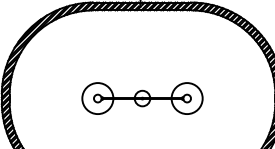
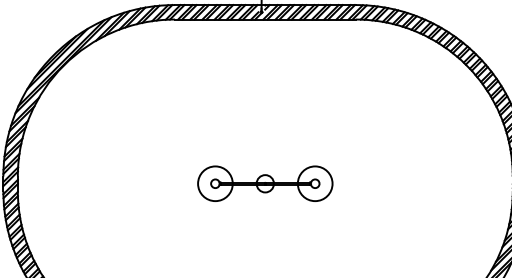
part: (142, 98) -> (265, 183), size x0.6

